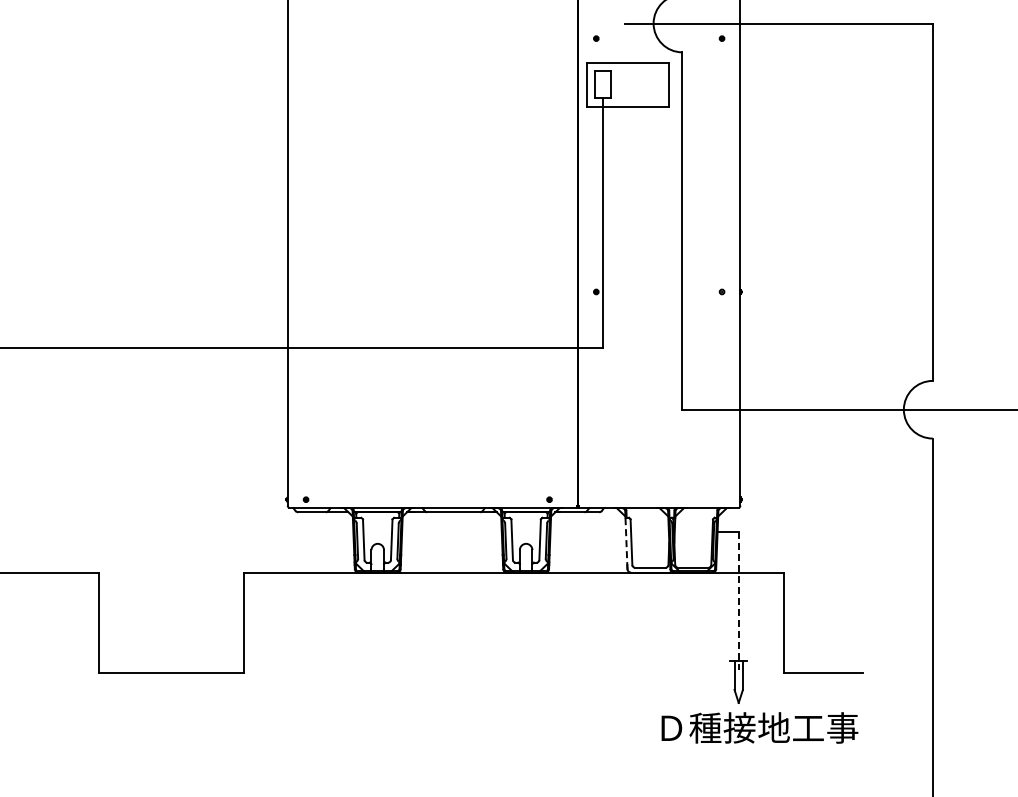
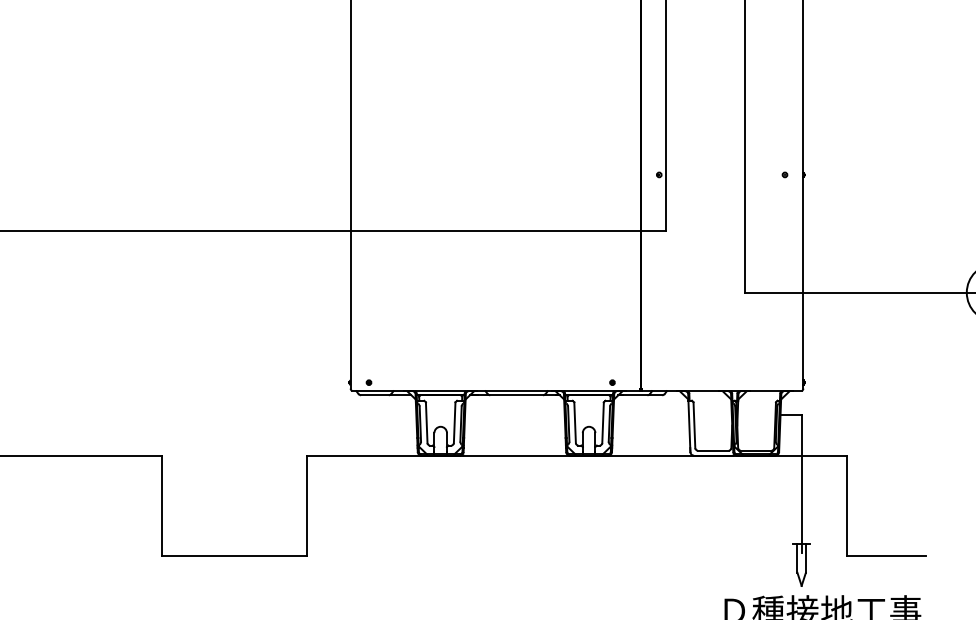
line: (626, 543) -> (689, 426), dashed -> solid
line: (738, 601) -> (801, 484), dashed -> solid

